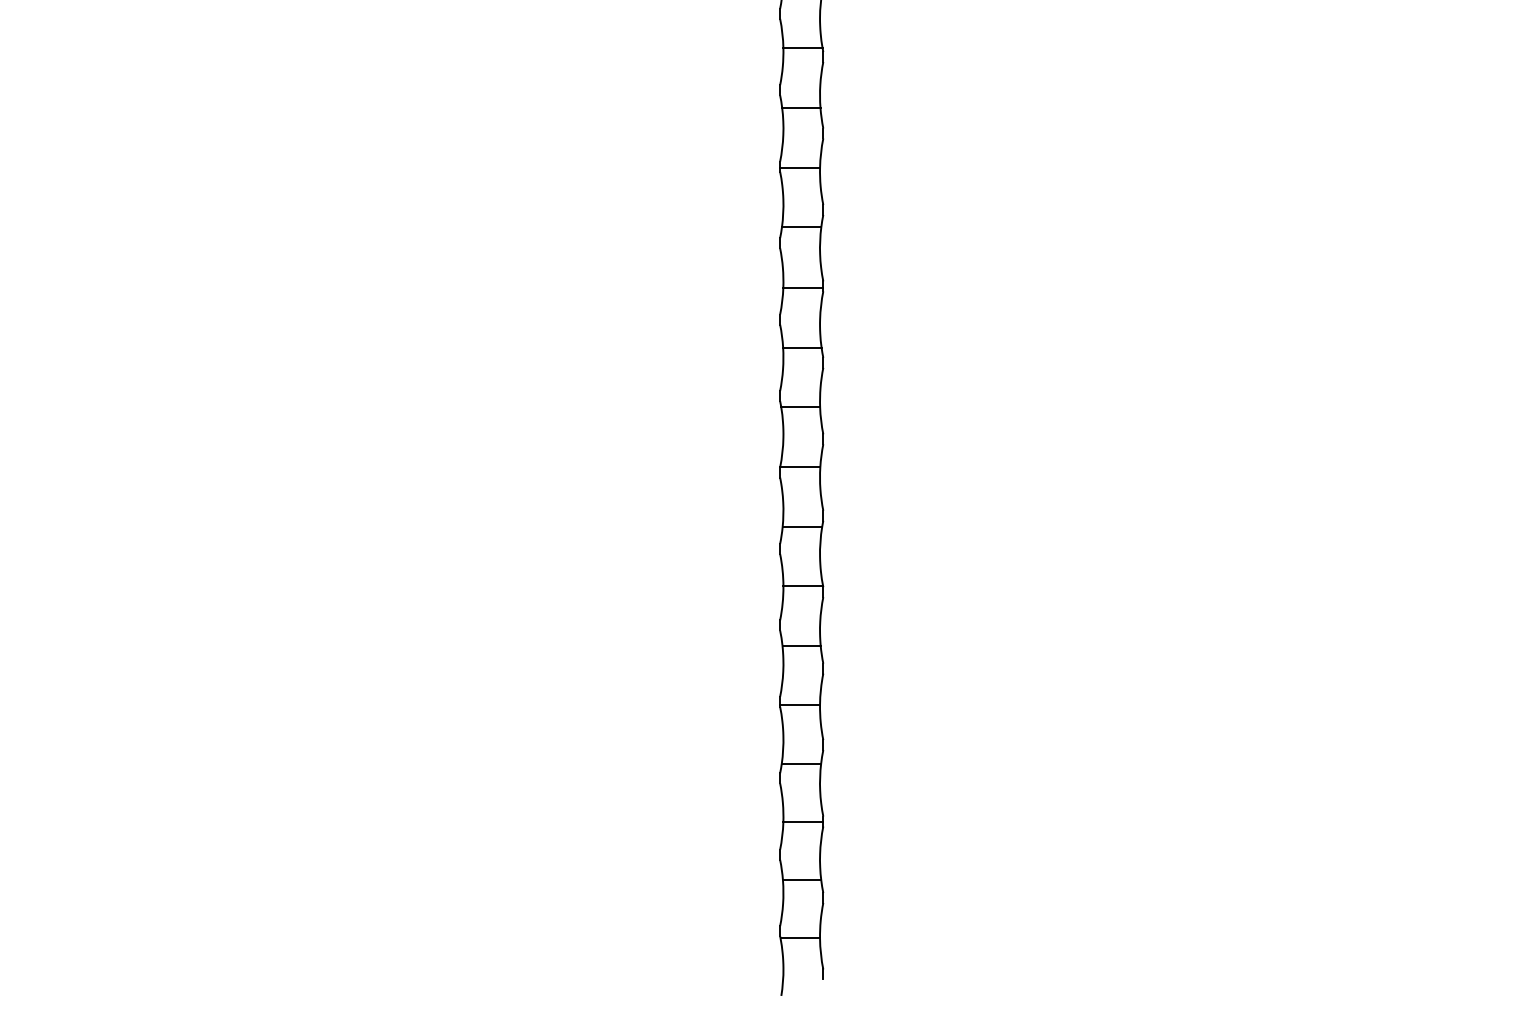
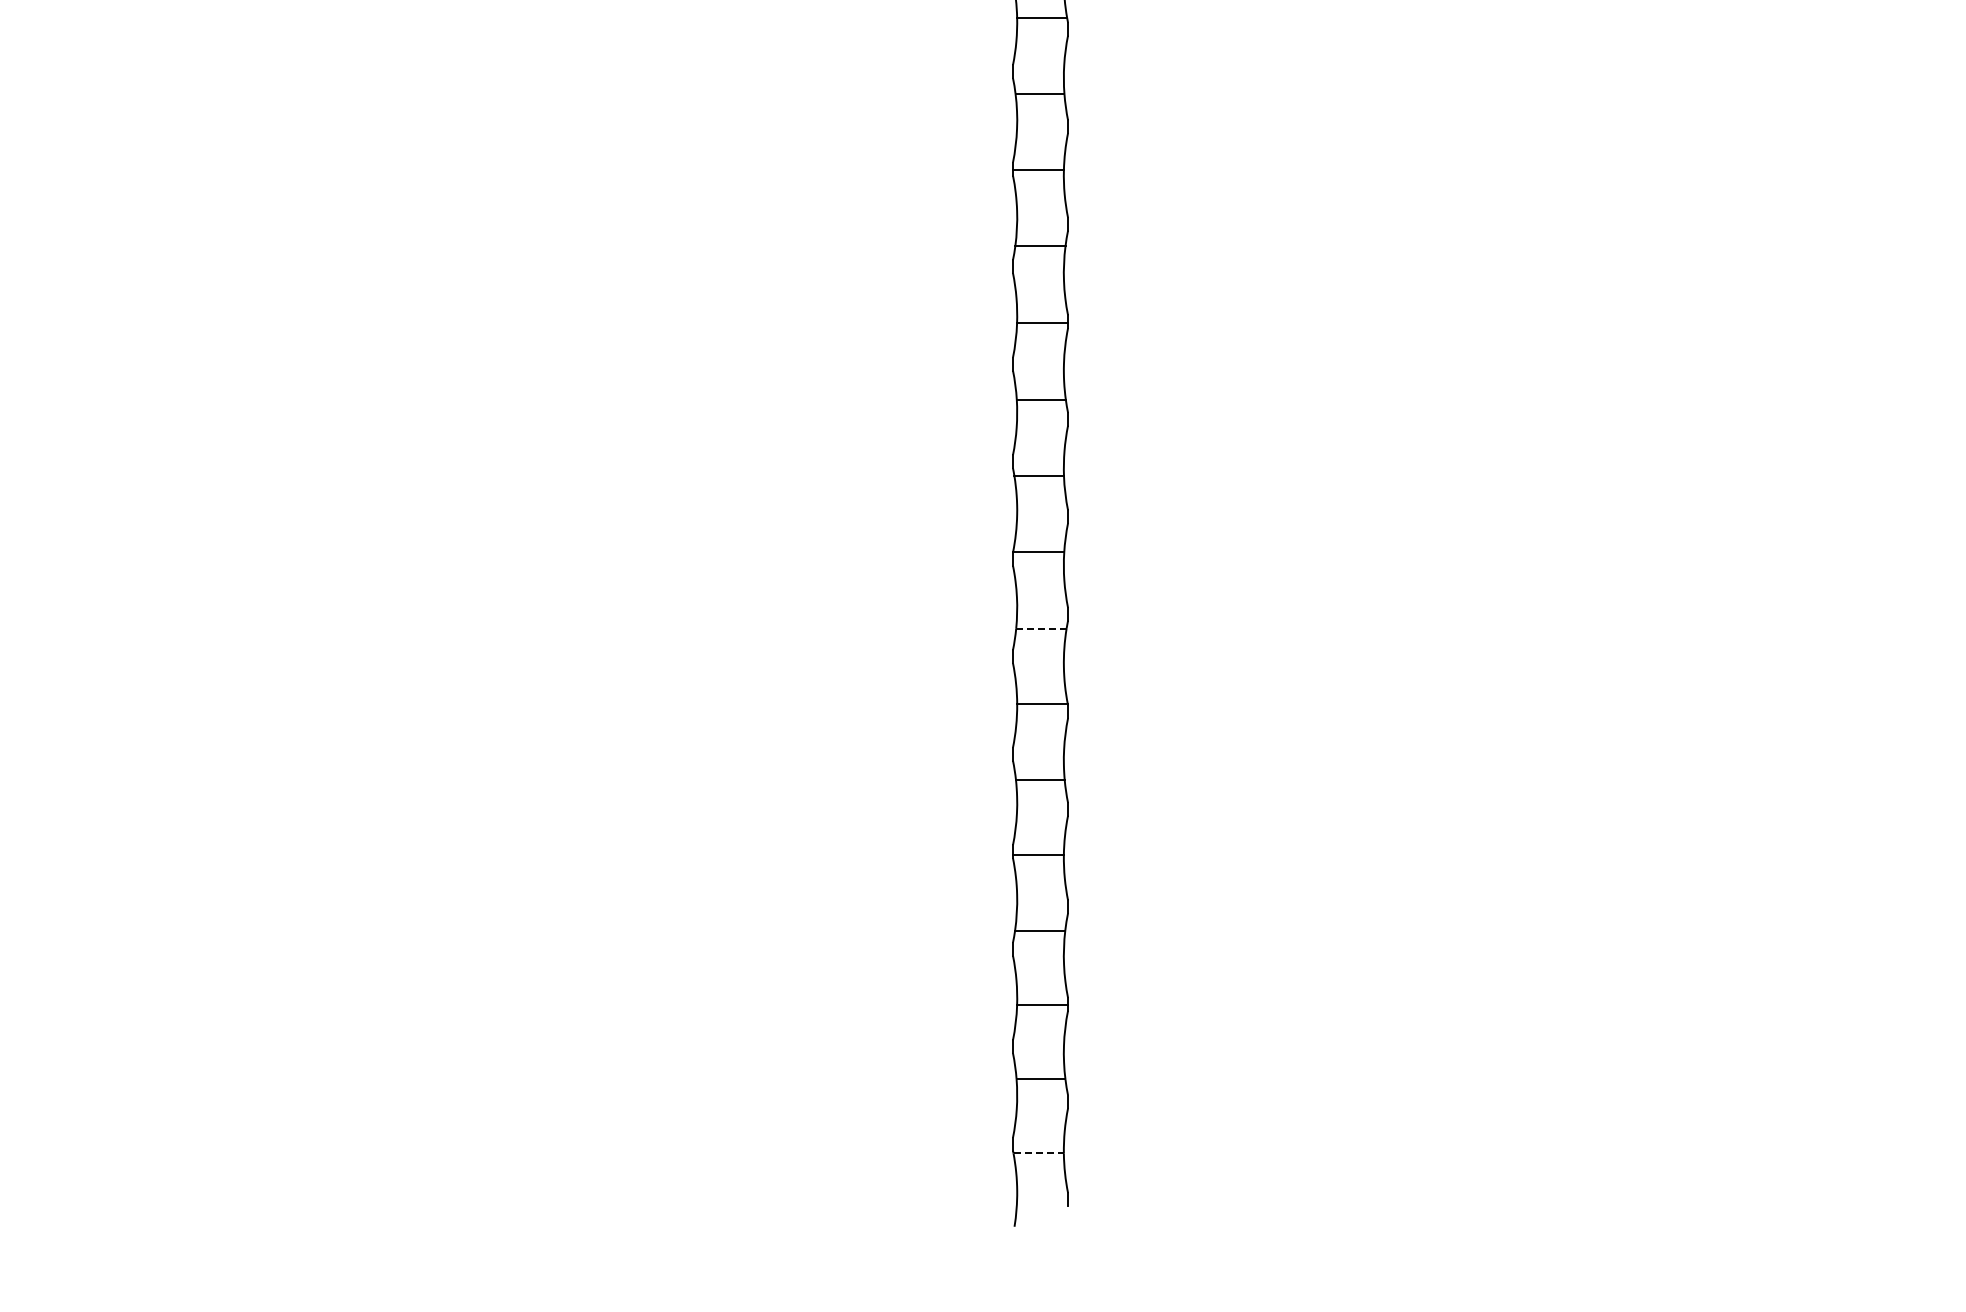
line: (802, 526) -> (1041, 628), solid -> dashed
line: (800, 938) -> (1039, 1153), solid -> dashed

